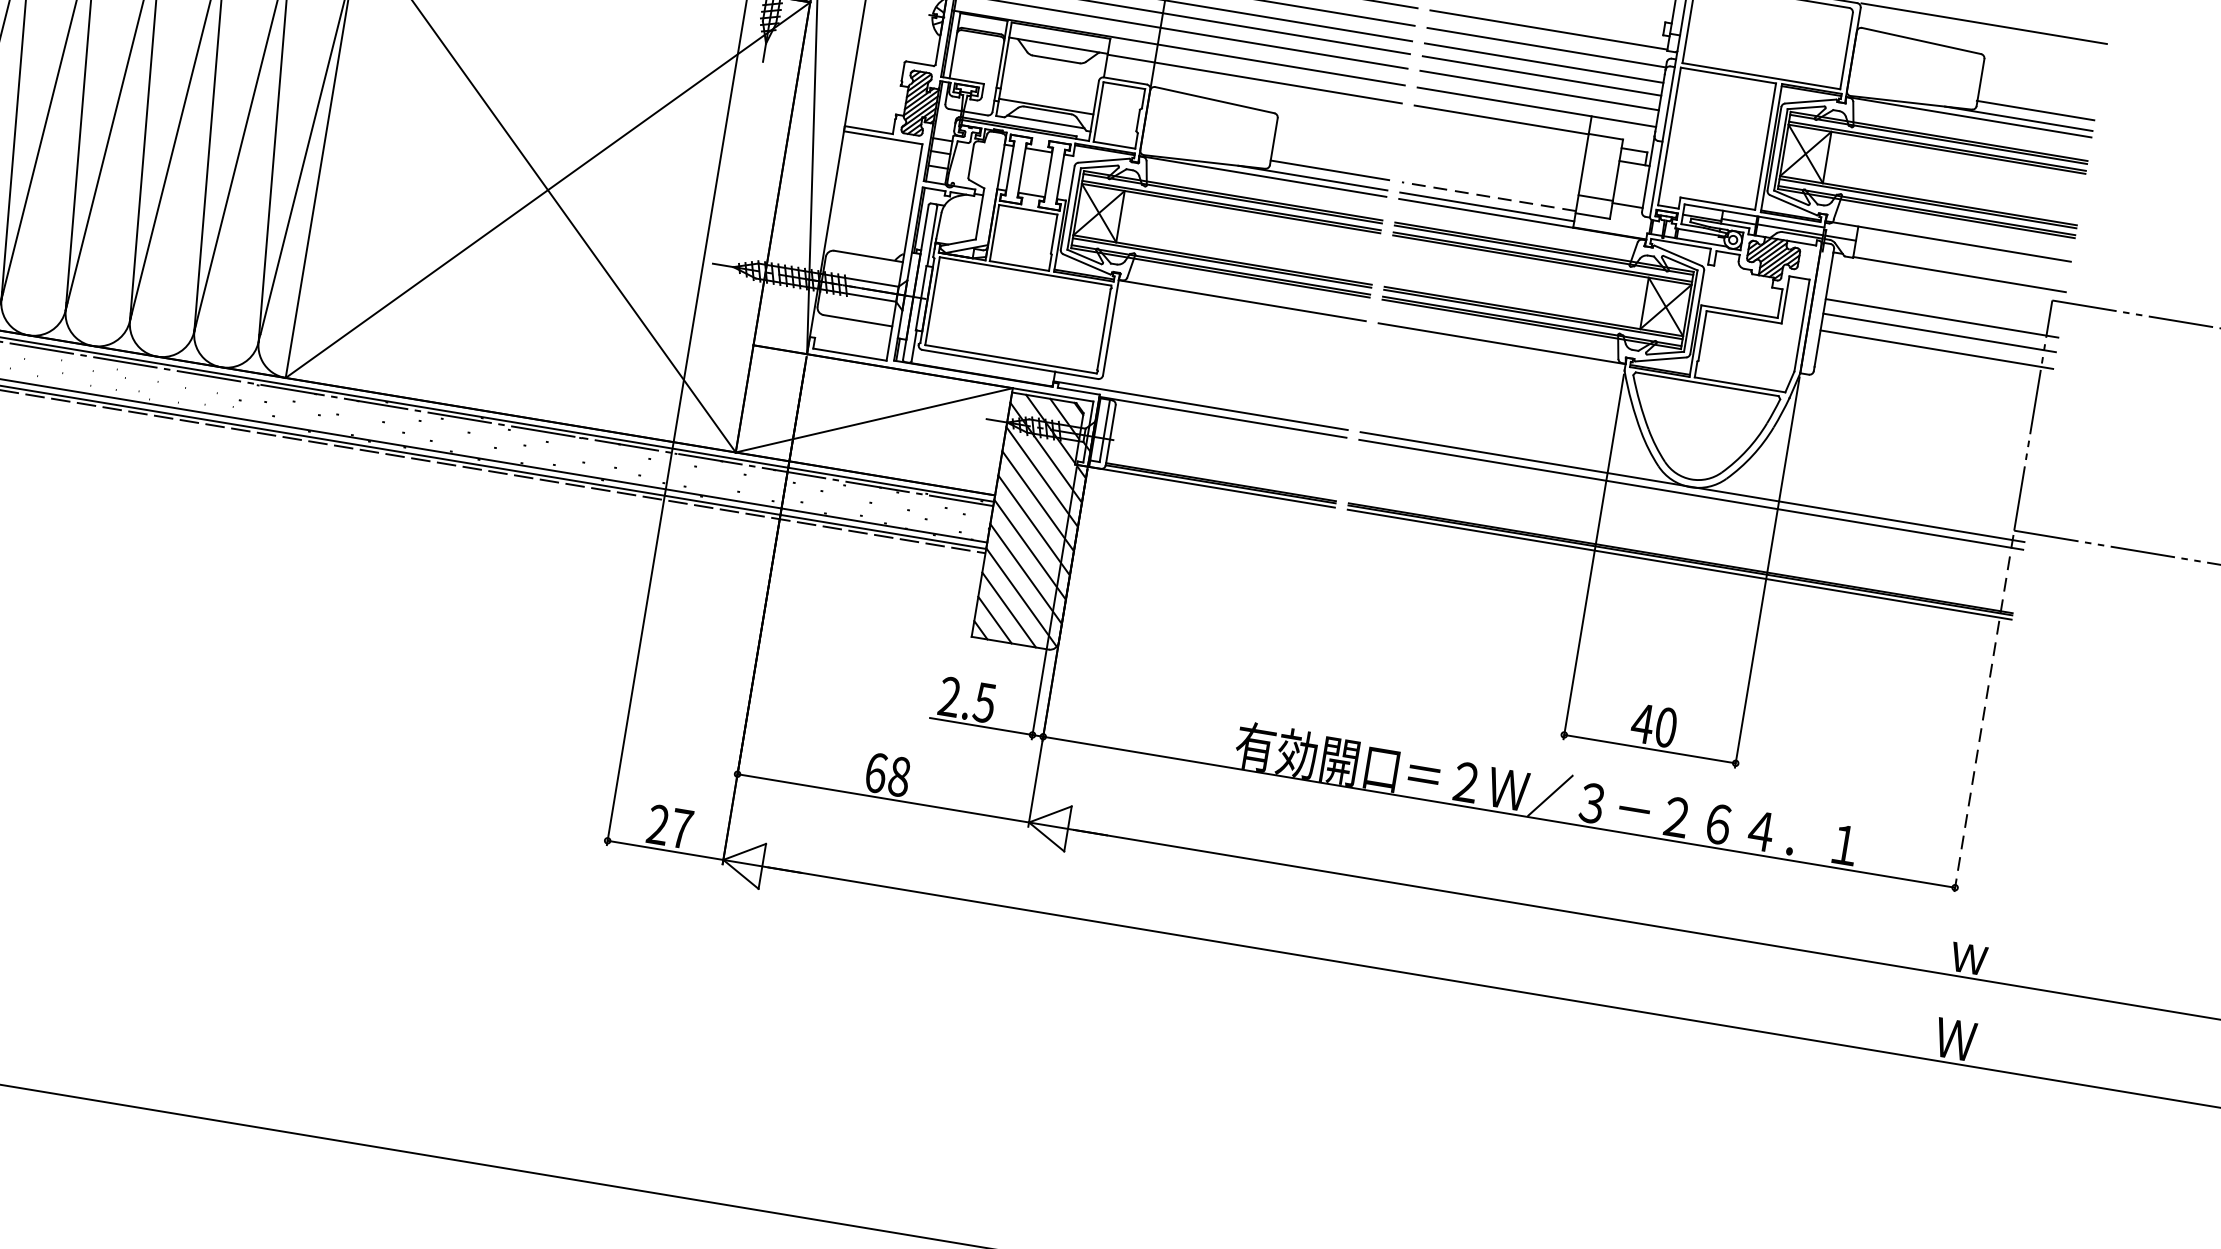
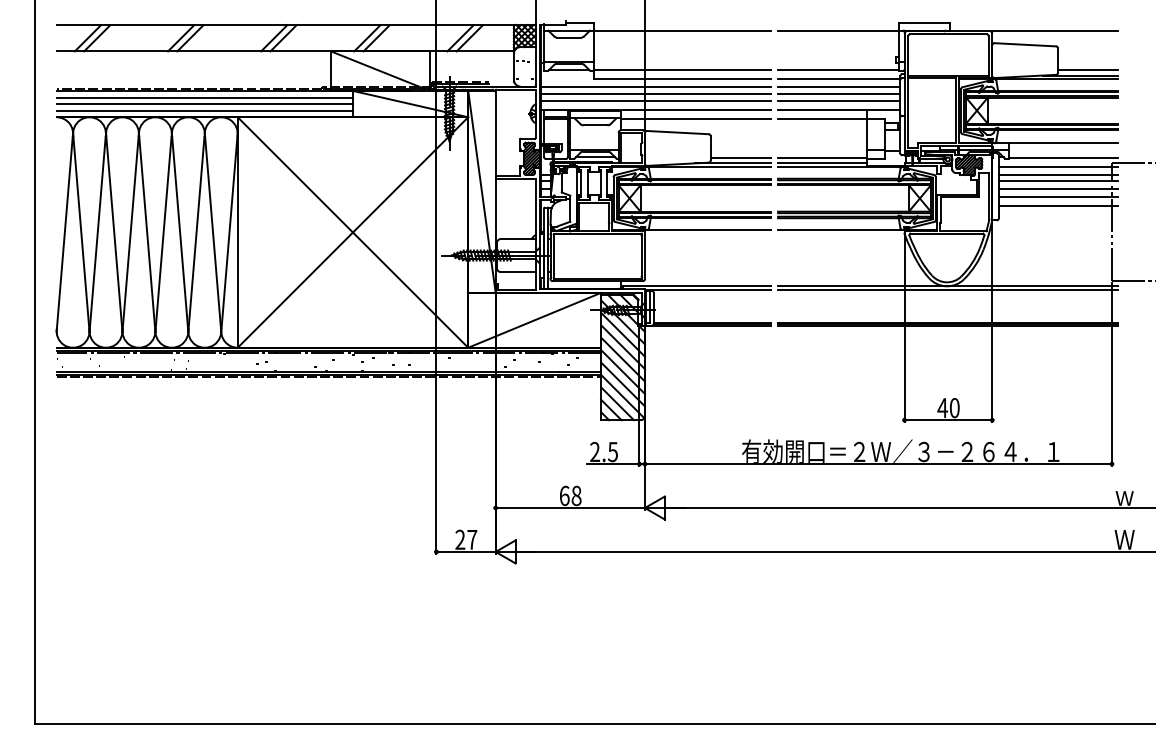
line: (1488, 197) -> (822, 158), dashed -> solid
line: (1946, 289) -> (1058, 166), added
line: (1944, 304) -> (1058, 174), added
line: (1933, 367) -> (1058, 206), added
line: (1982, 714) -> (1111, 375), dashed -> solid

